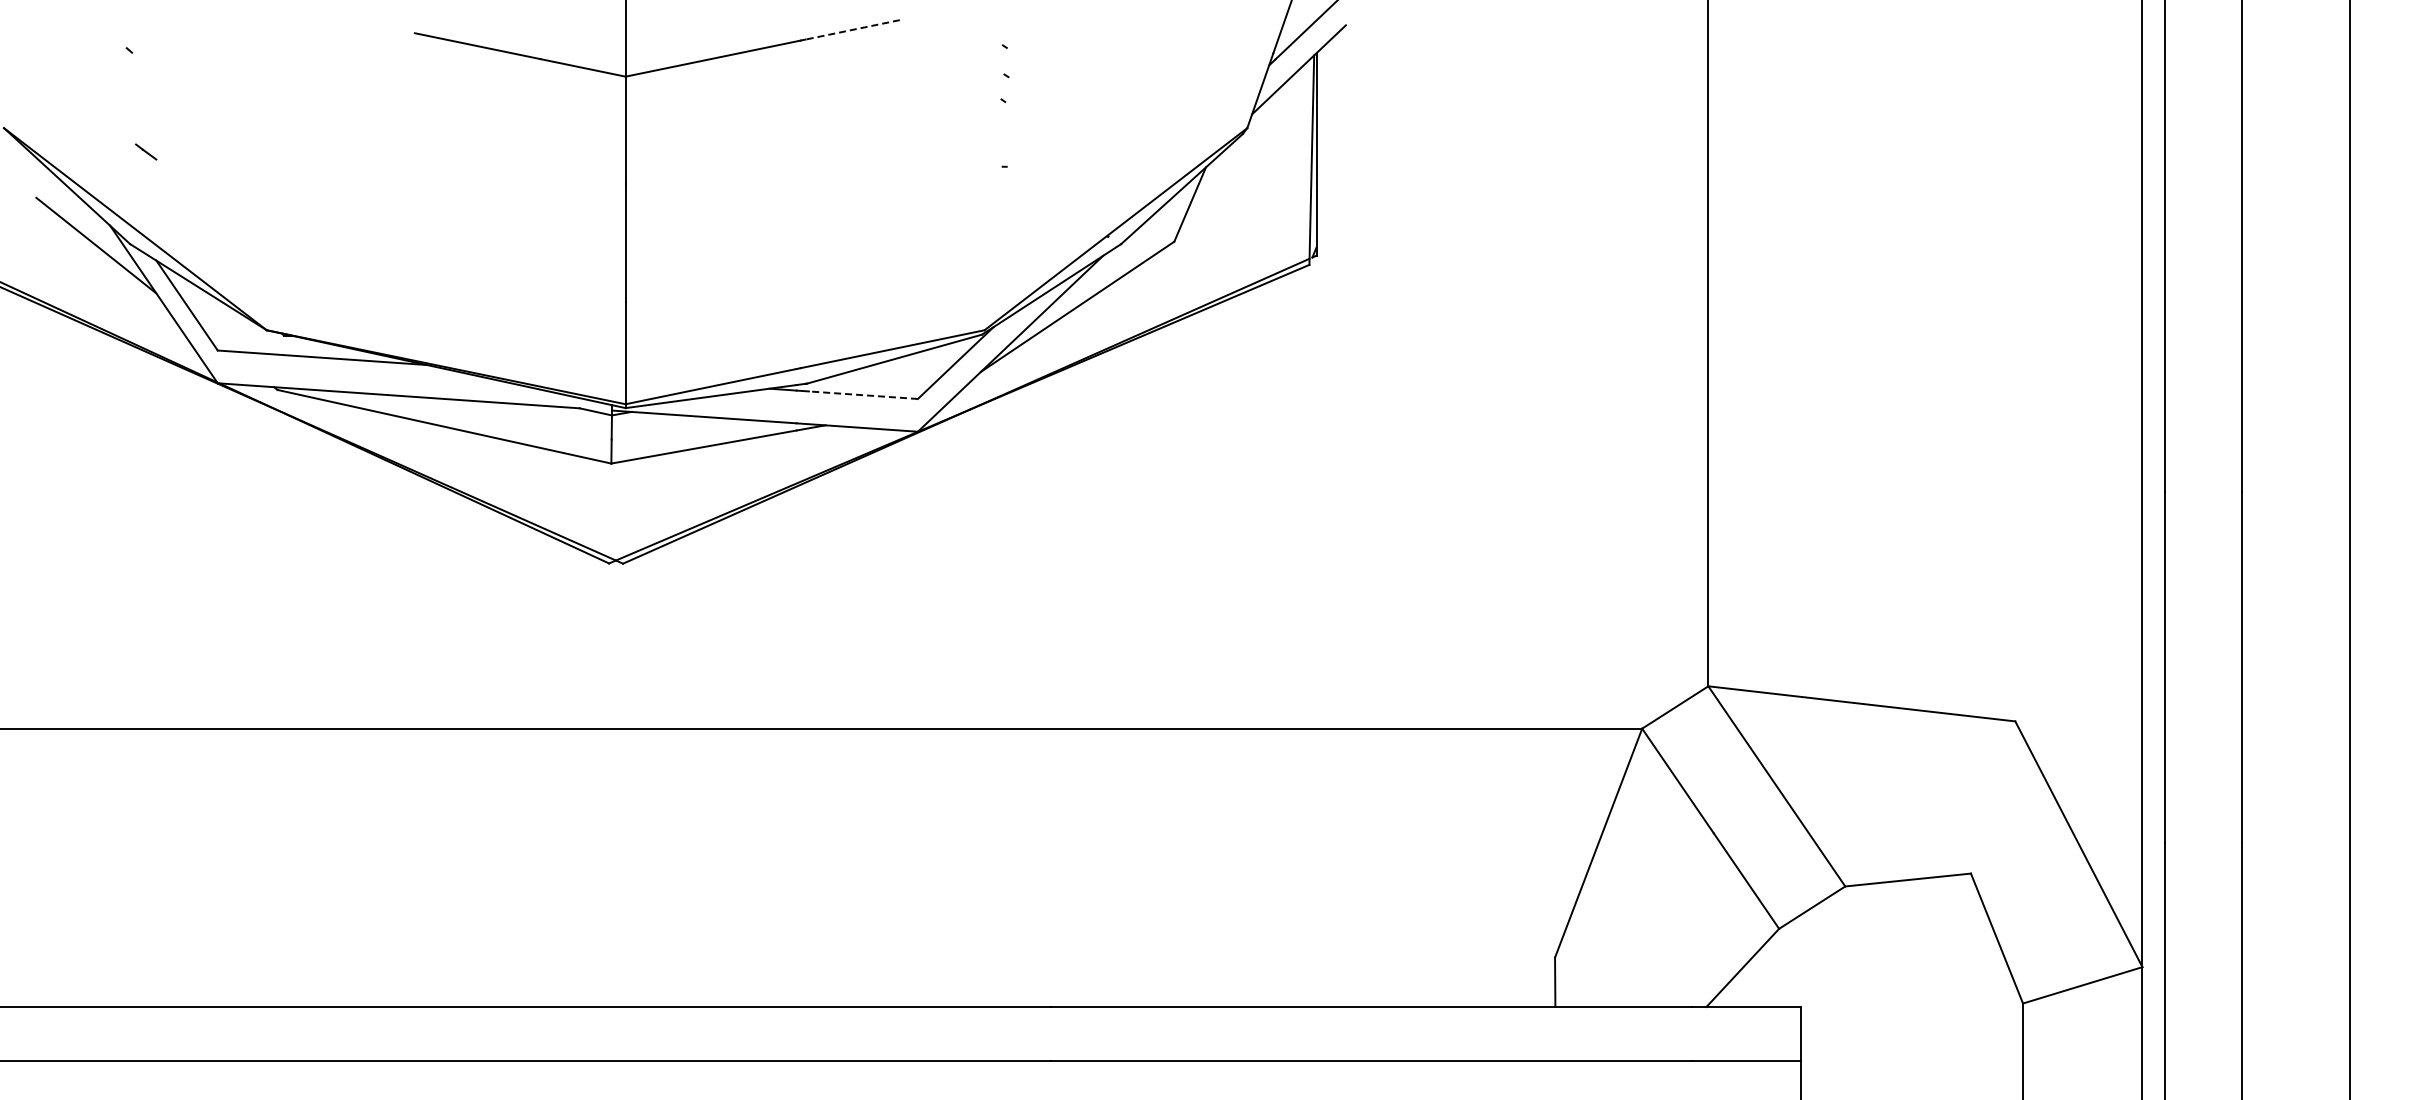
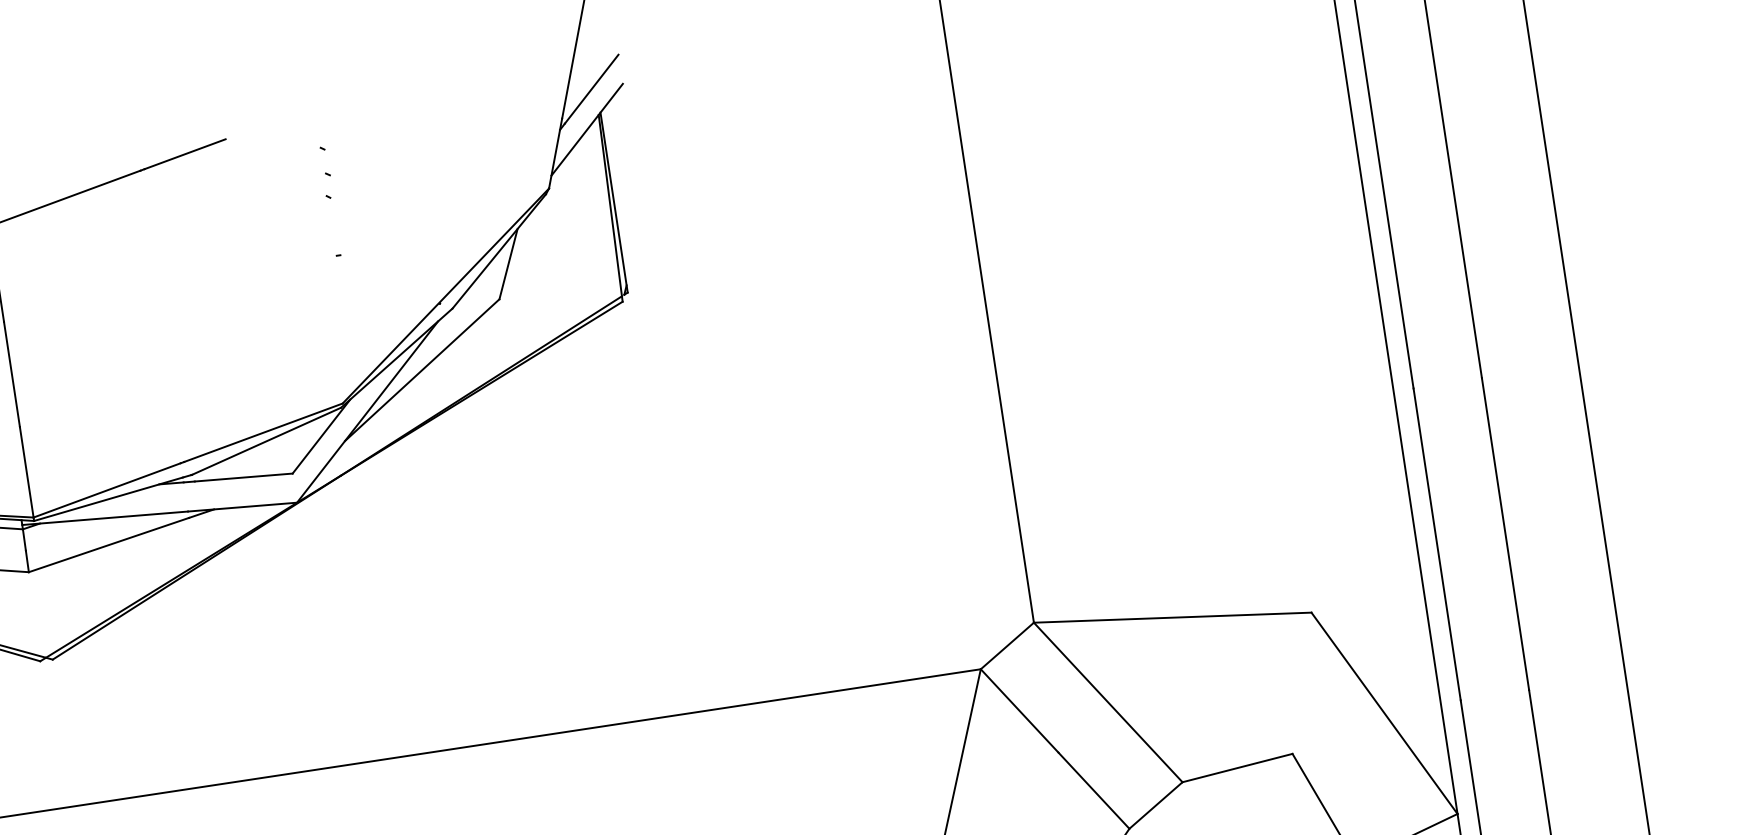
line: (852, 29) -> (184, 153), dashed -> solid
line: (863, 395) -> (243, 477), dashed -> solid

